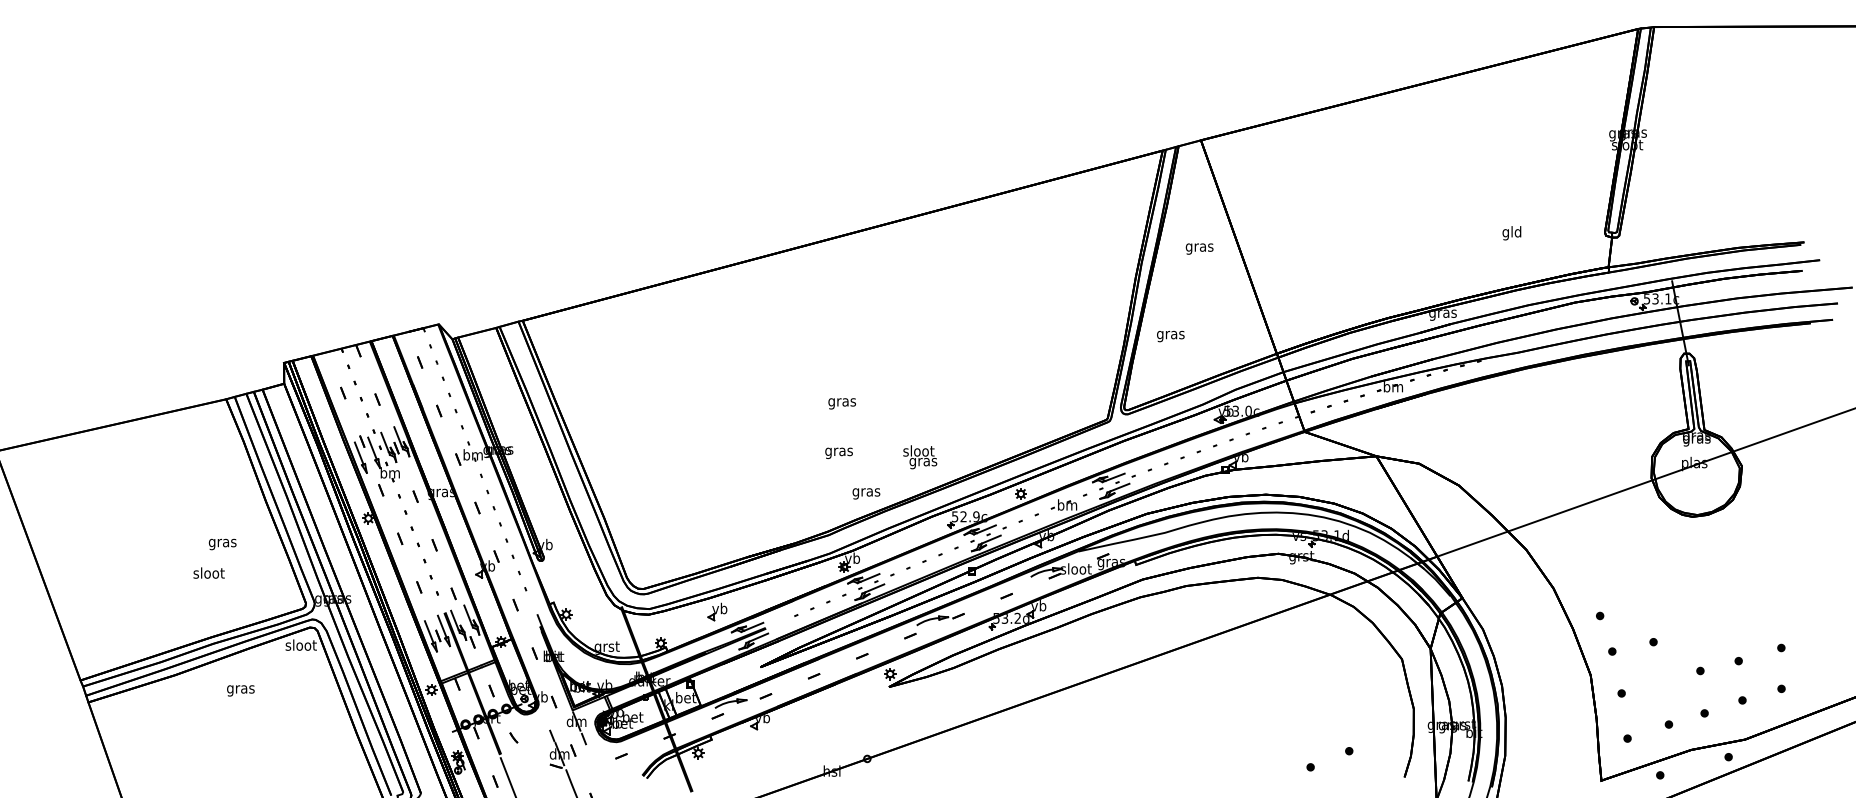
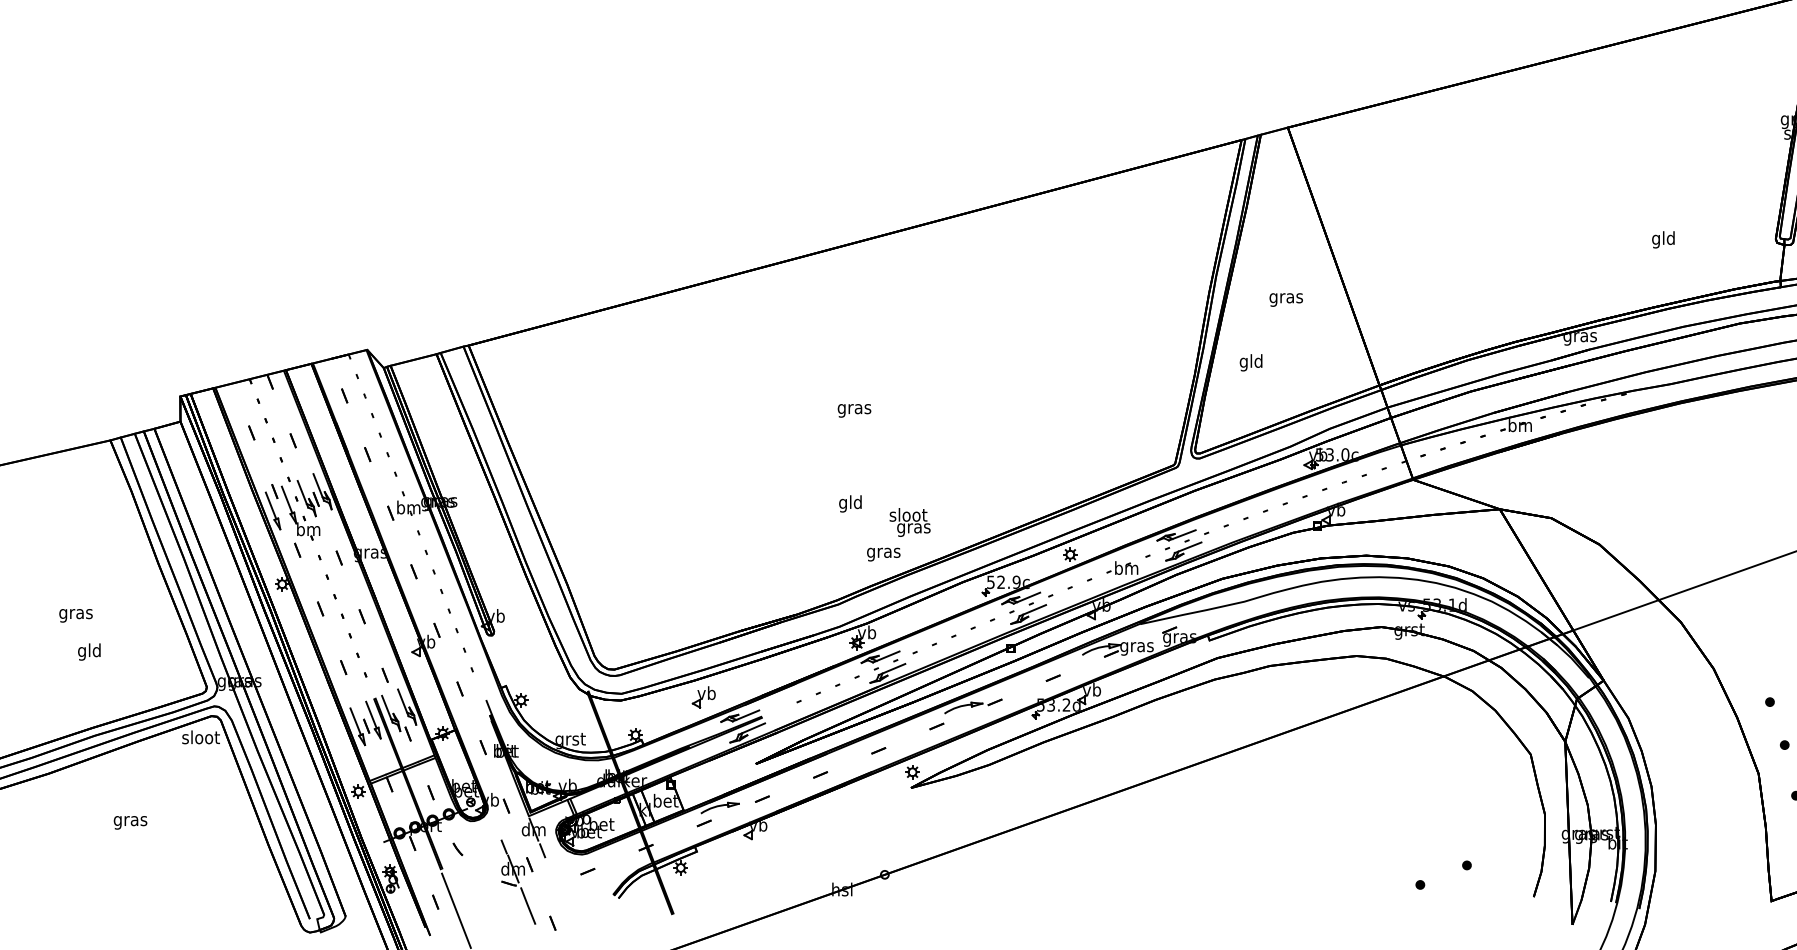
text: (1199, 248) -> (1286, 299), moved
text: (1170, 334) -> (1251, 362), gras -> gld
text: (841, 403) -> (853, 410), moved
text: (838, 451) -> (850, 503), gras -> gld
text: (920, 457) -> (910, 522), moved
text: (222, 544) -> (75, 615), moved
text: (1076, 570) -> (1137, 647), sloot -> gras
text: (208, 574) -> (89, 652), sloot -> gld
text: (240, 690) -> (130, 822), moved

